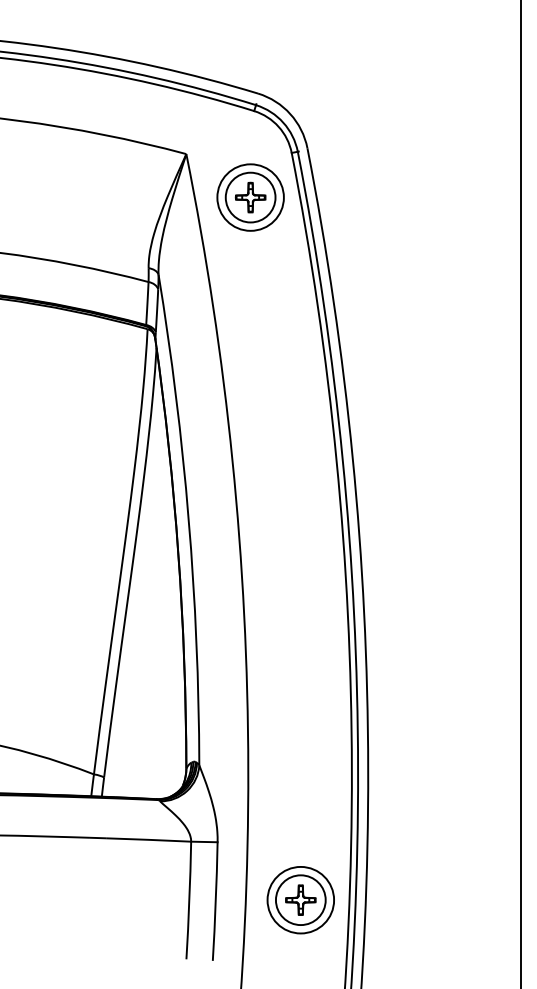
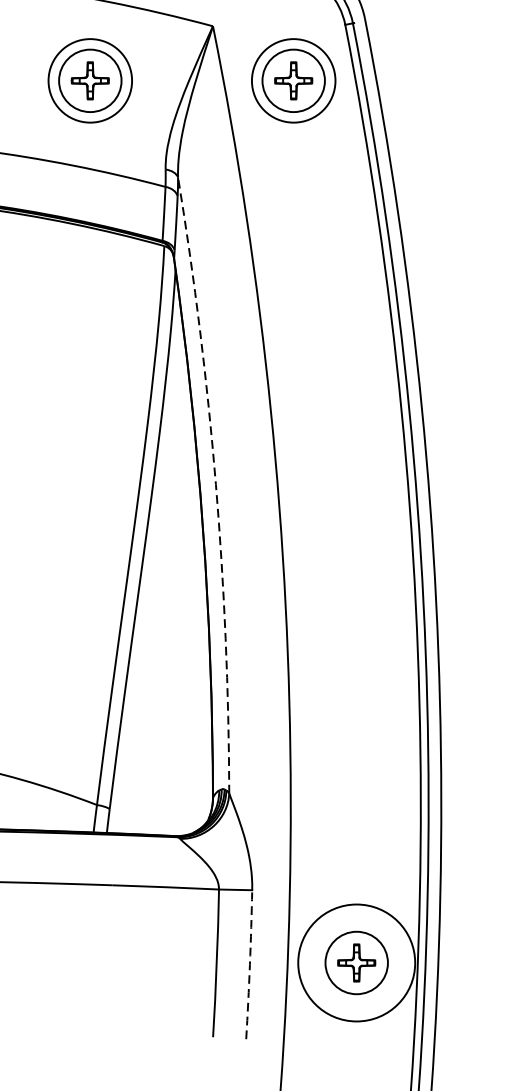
part: (88, 197) -> (90, 80), added
arc: (188, 519) -> (215, 485), solid -> dashed
circle: (300, 899) -> (356, 962), size x1.4
arc: (215, 901) -> (249, 964), solid -> dashed

